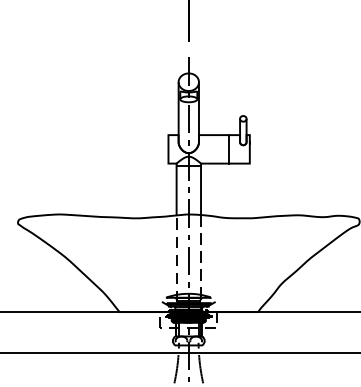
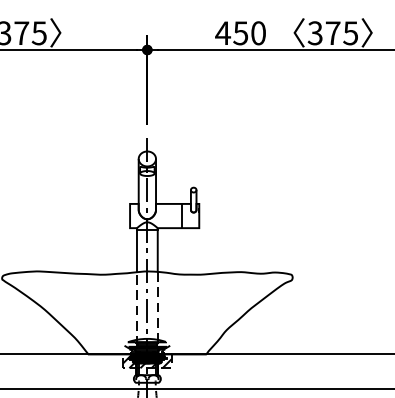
hatch: (188, 320) -> (147, 361), added

